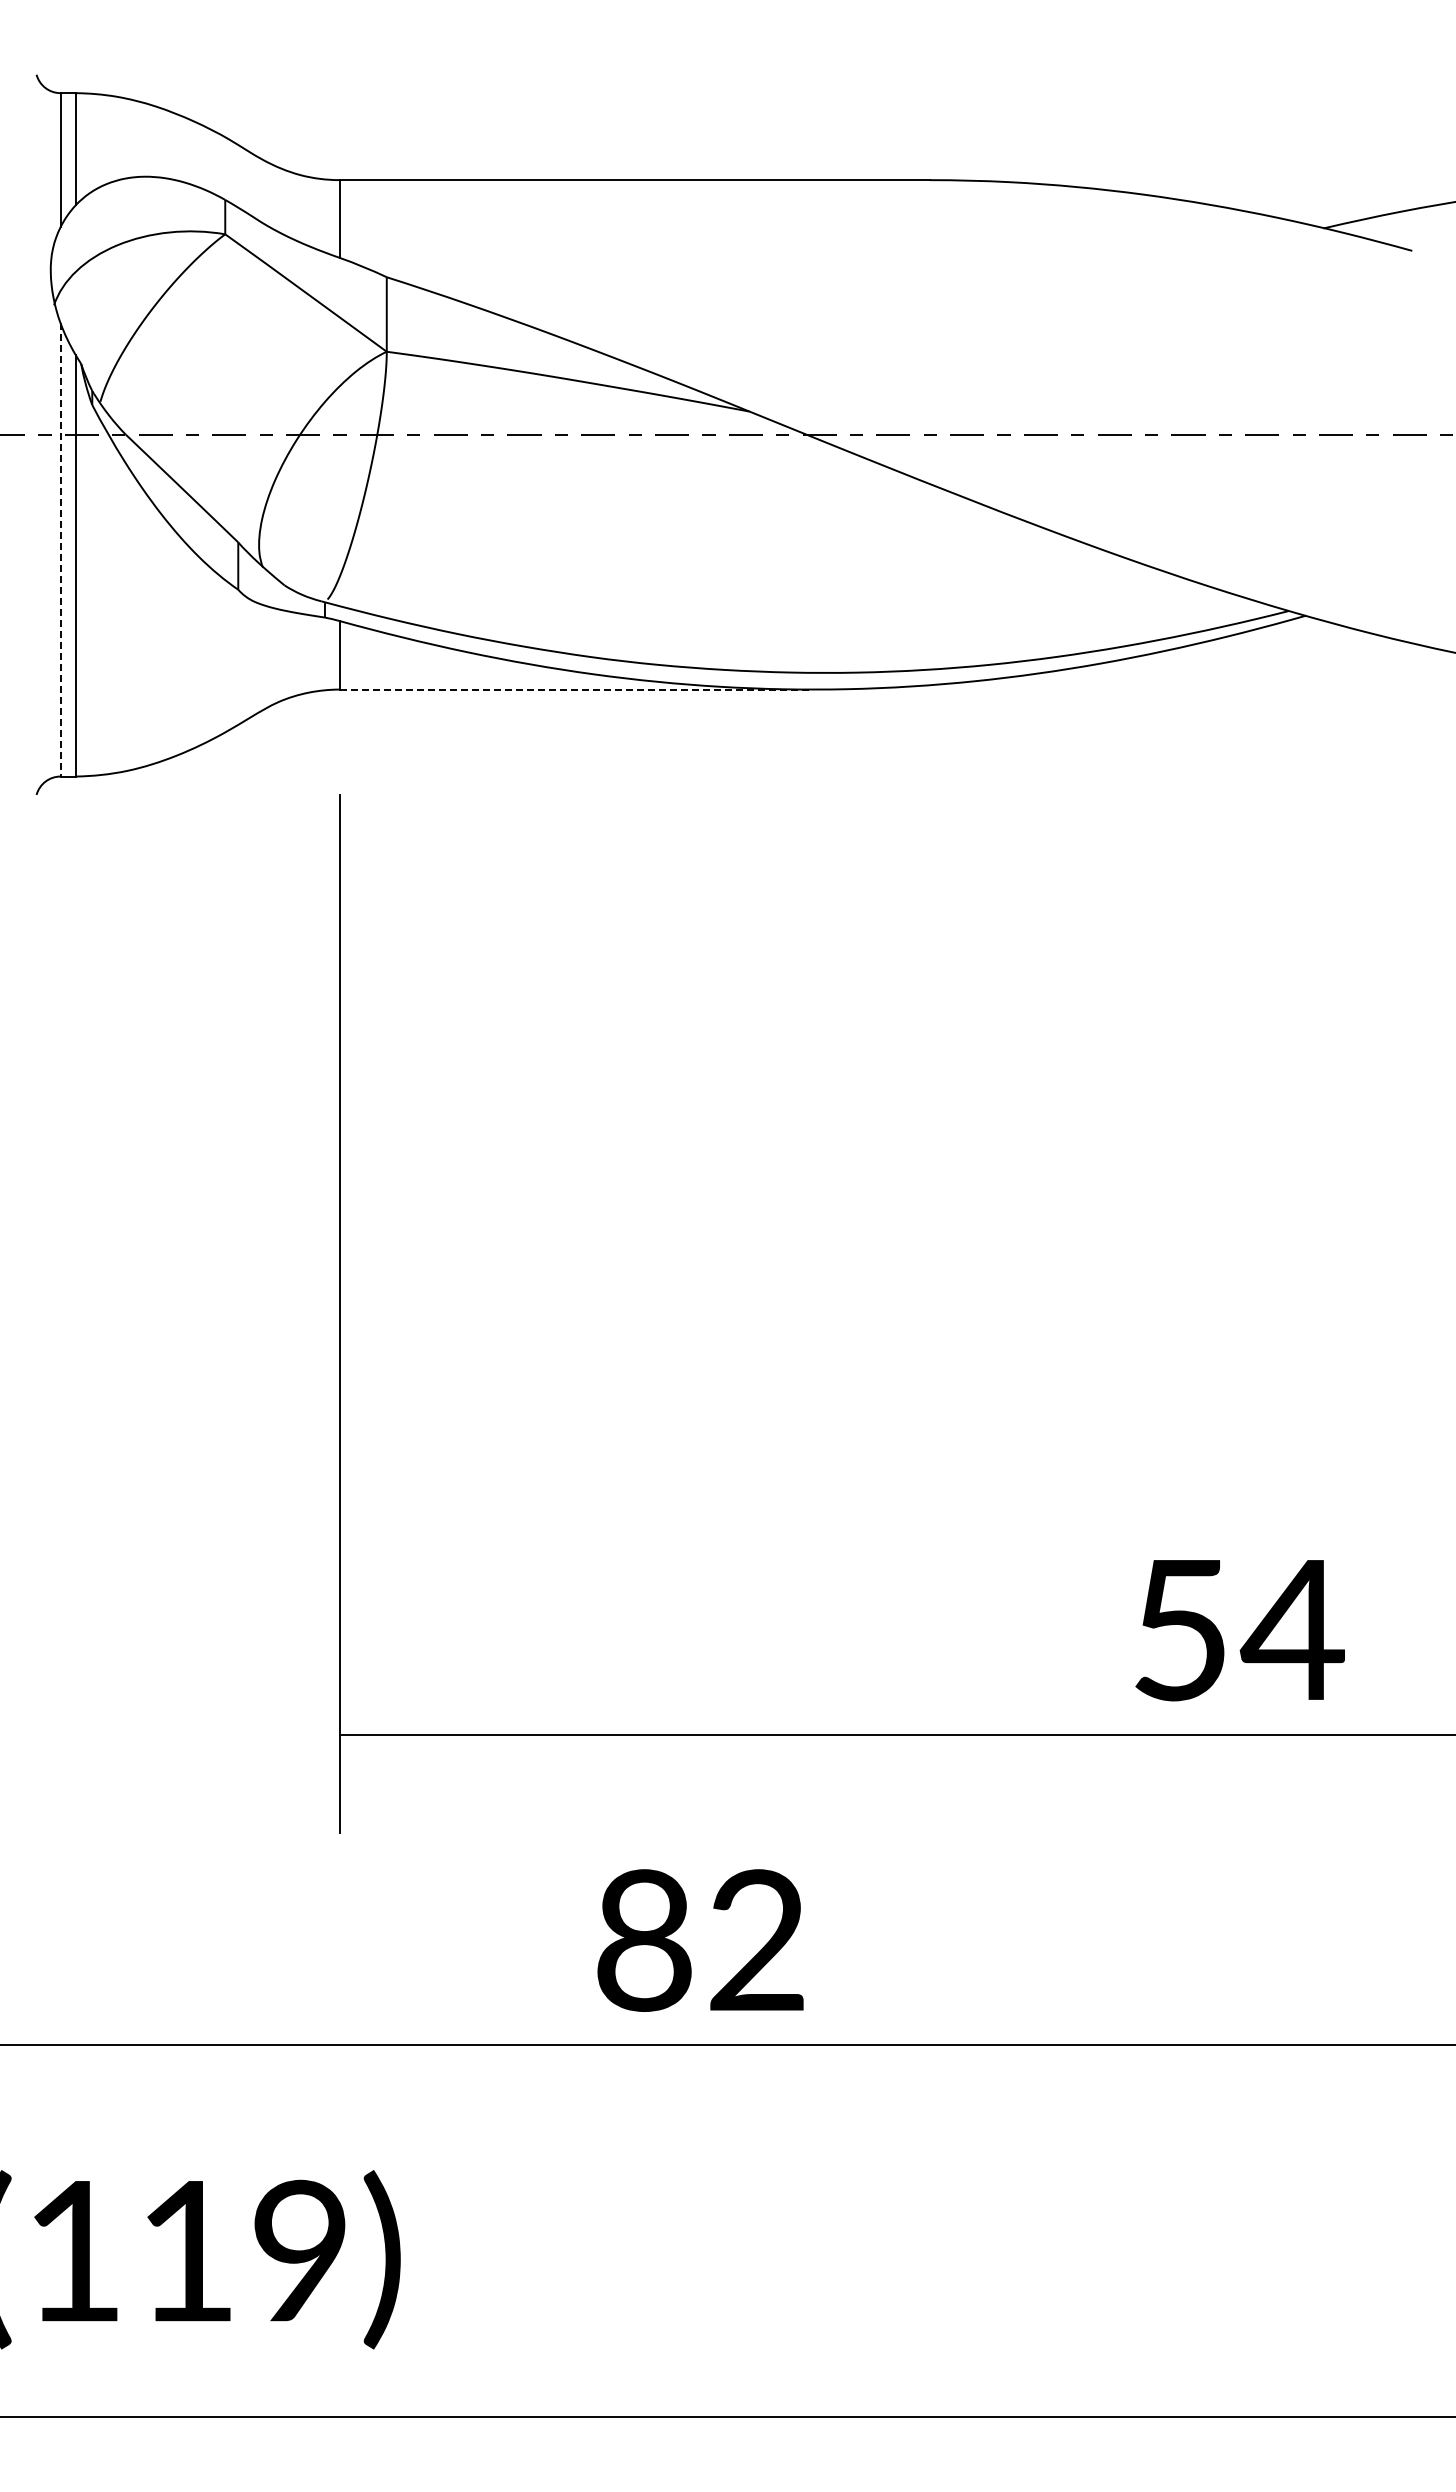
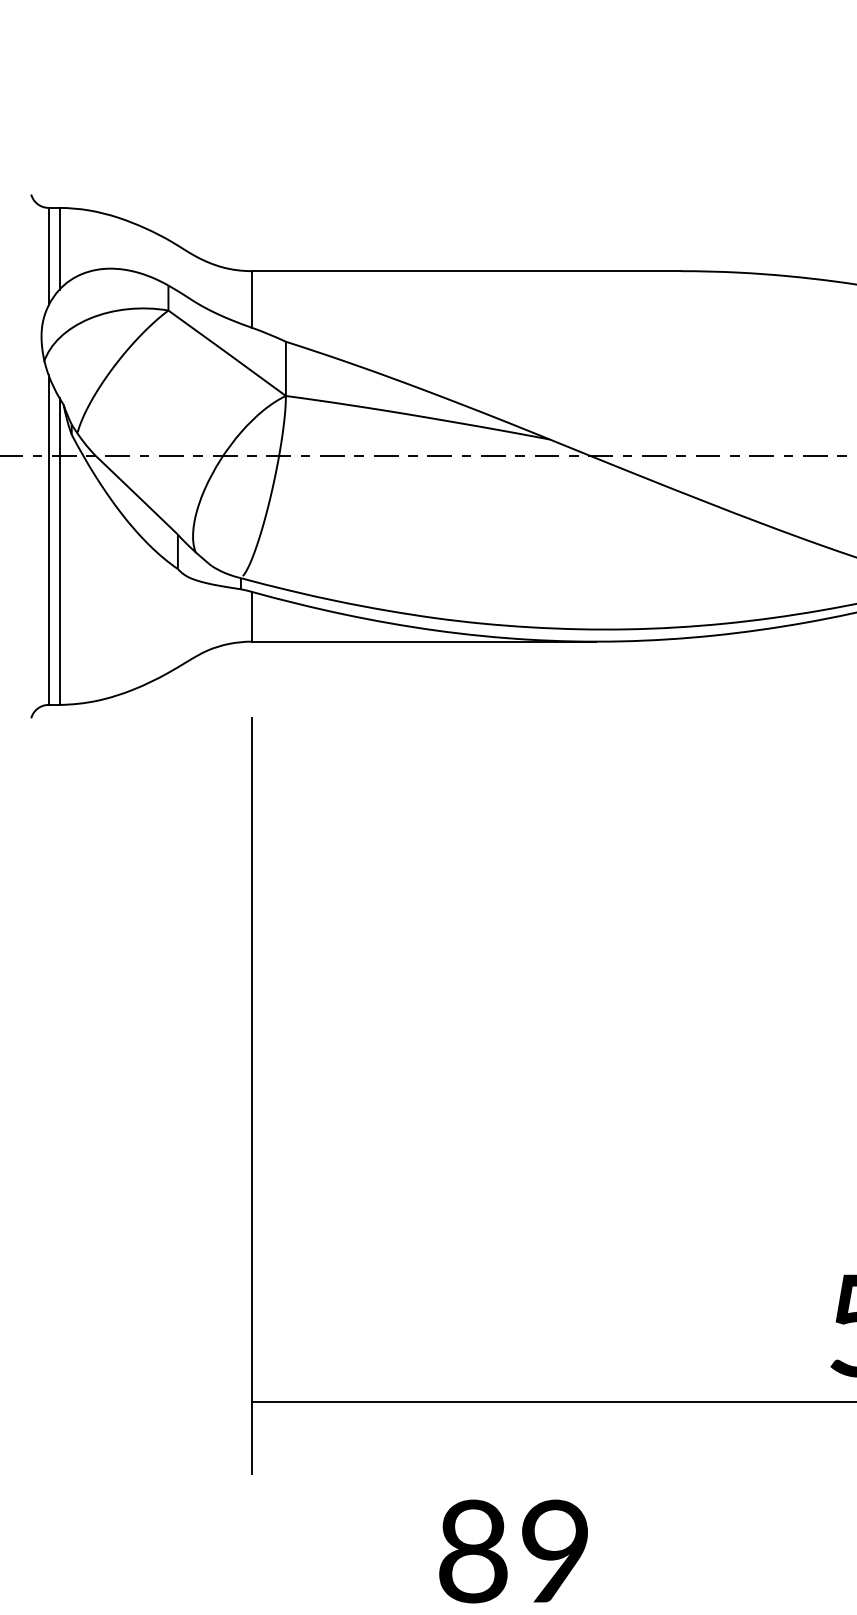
line: (60, 549) -> (48, 539), dashed -> solid
line: (576, 689) -> (423, 641), dashed -> solid
text: (756, 1939) -> (554, 1550), 82 -> 89

